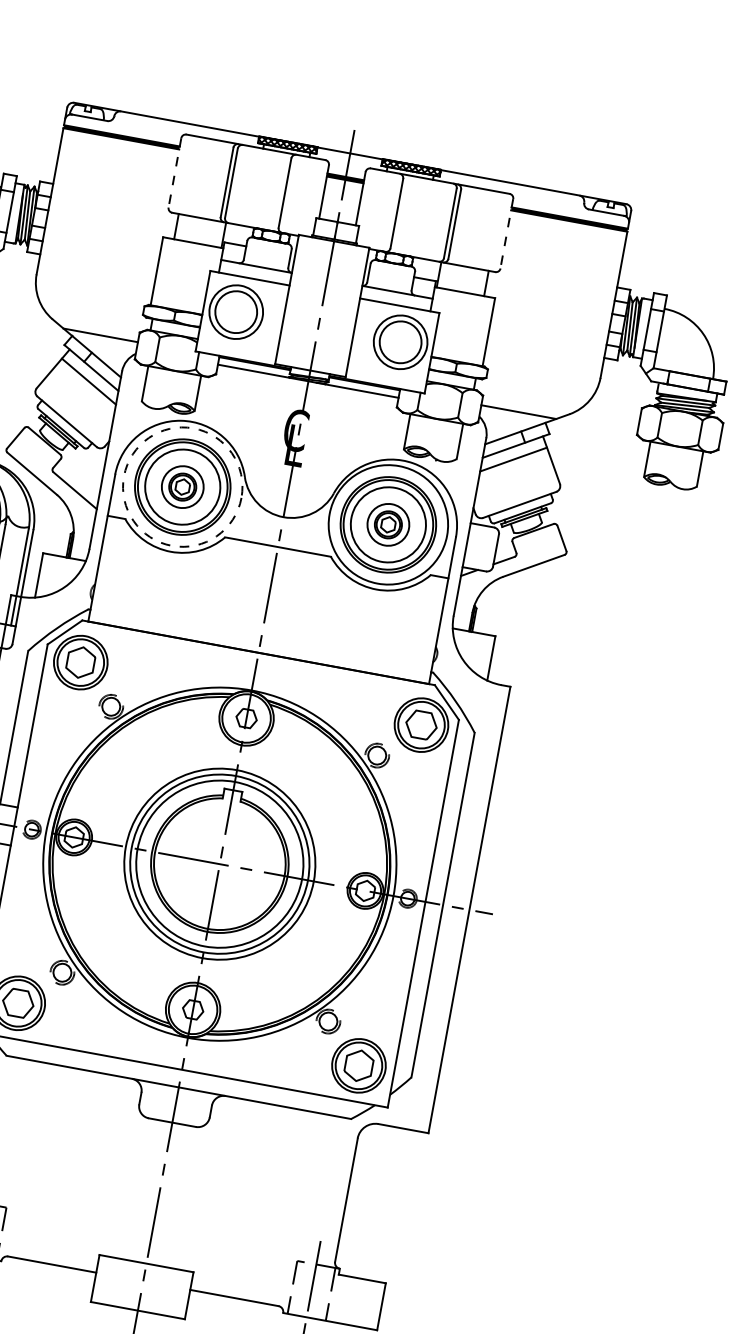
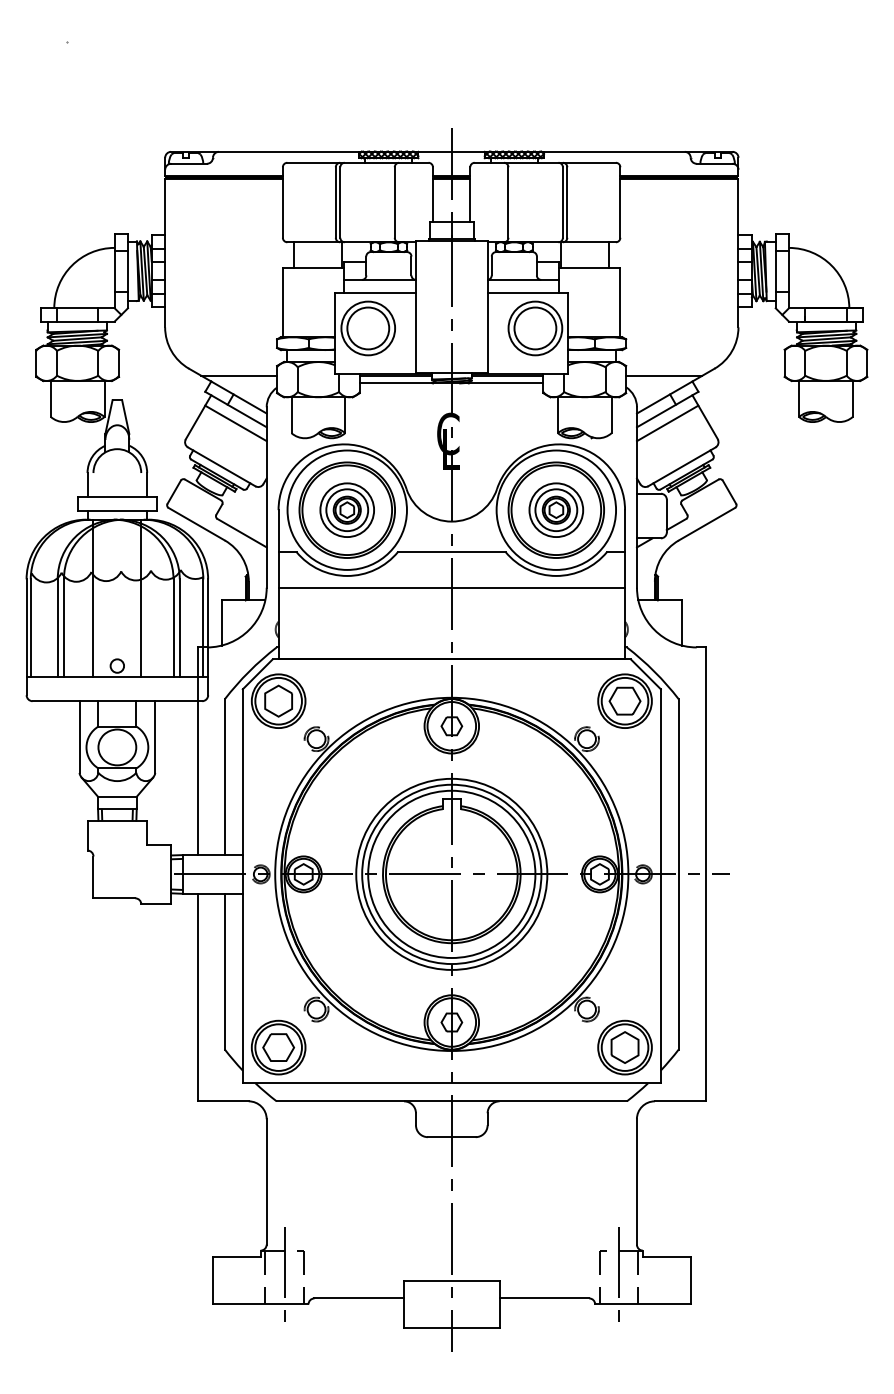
line: (174, 173) -> (282, 203), dashed -> solid
line: (506, 234) -> (620, 203), dashed -> solid
circle: (182, 486) -> (346, 509), dashed -> solid
circle: (182, 487) -> (347, 510), size x0.71
circle: (388, 525) -> (556, 510), size x0.71
line: (271, 581) -> (451, 587), added

